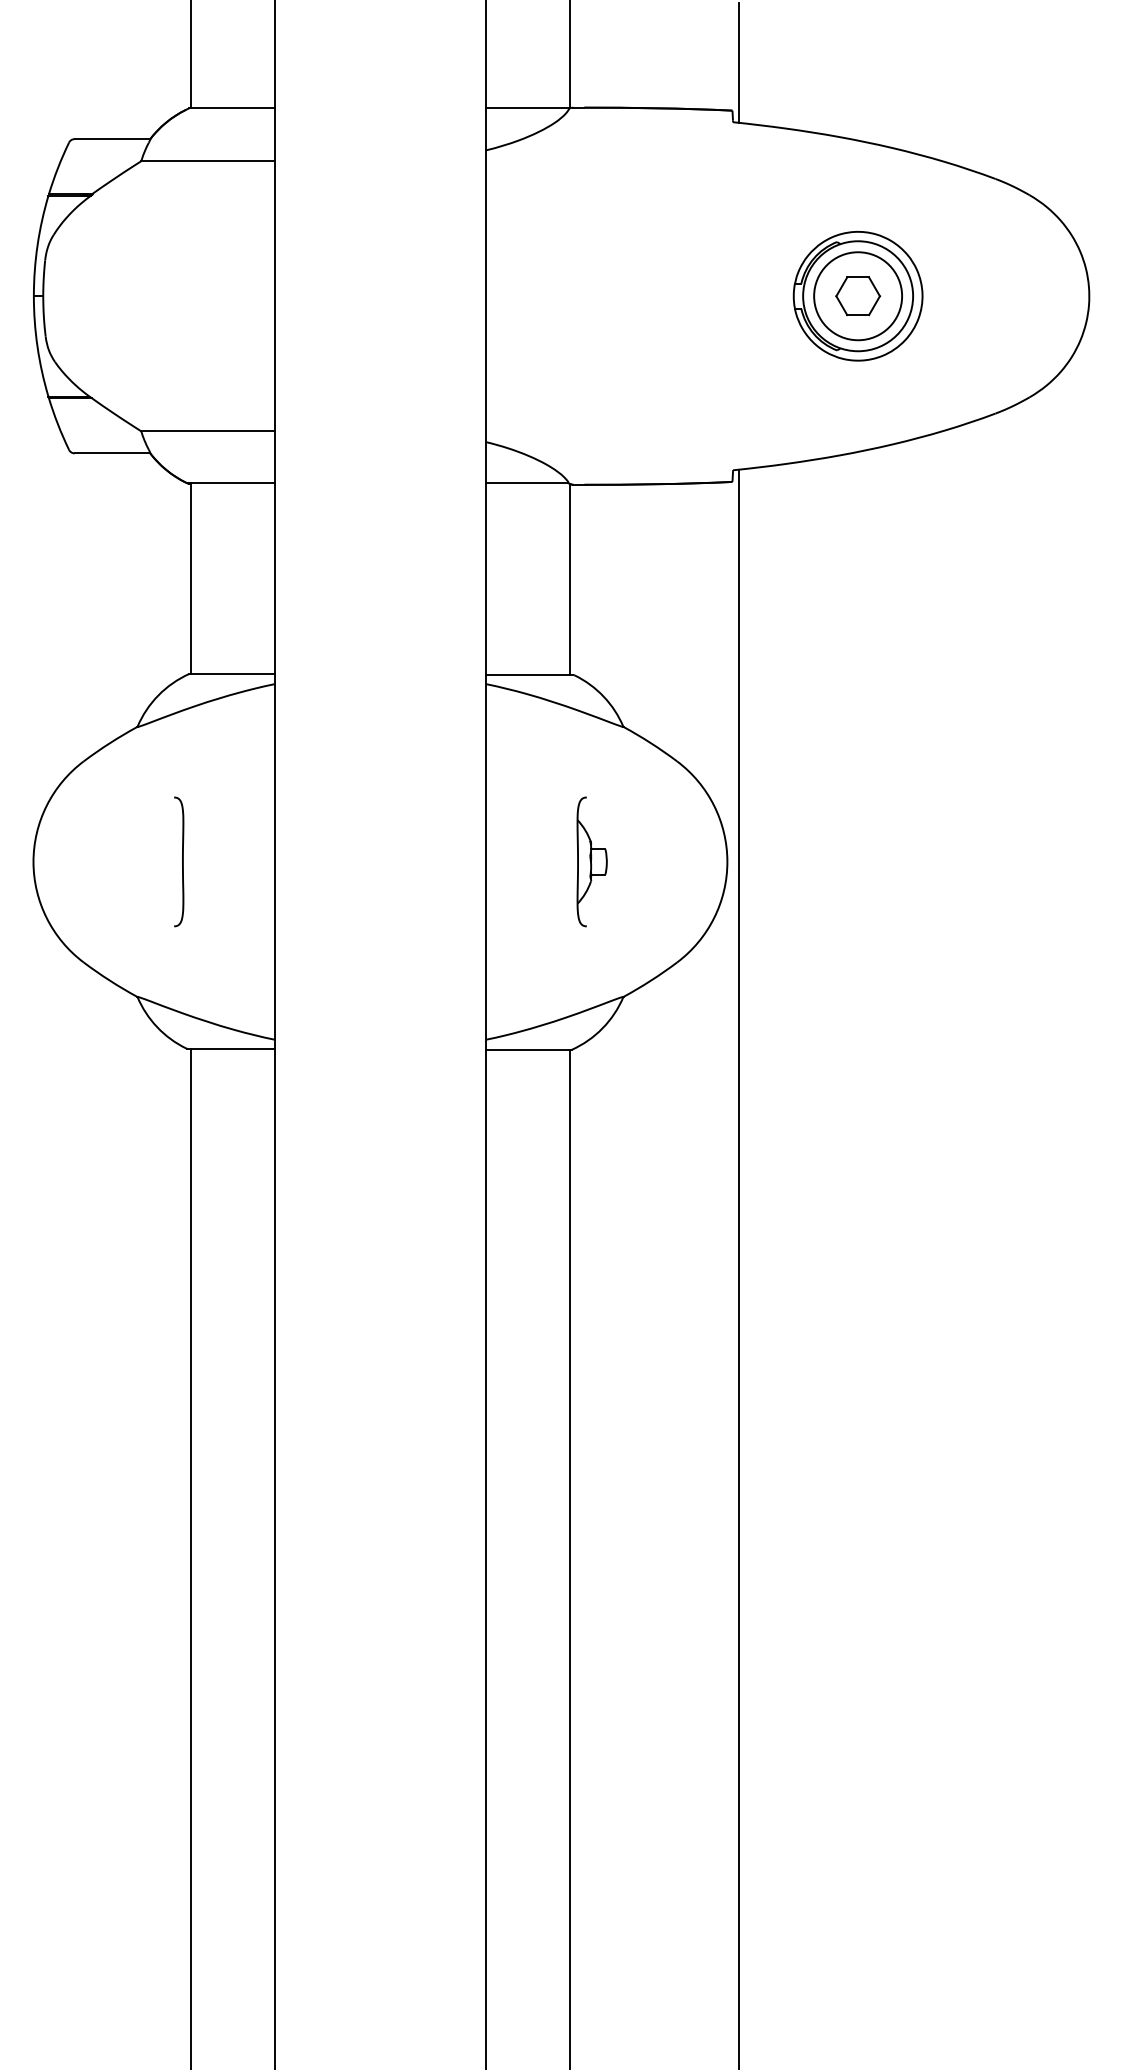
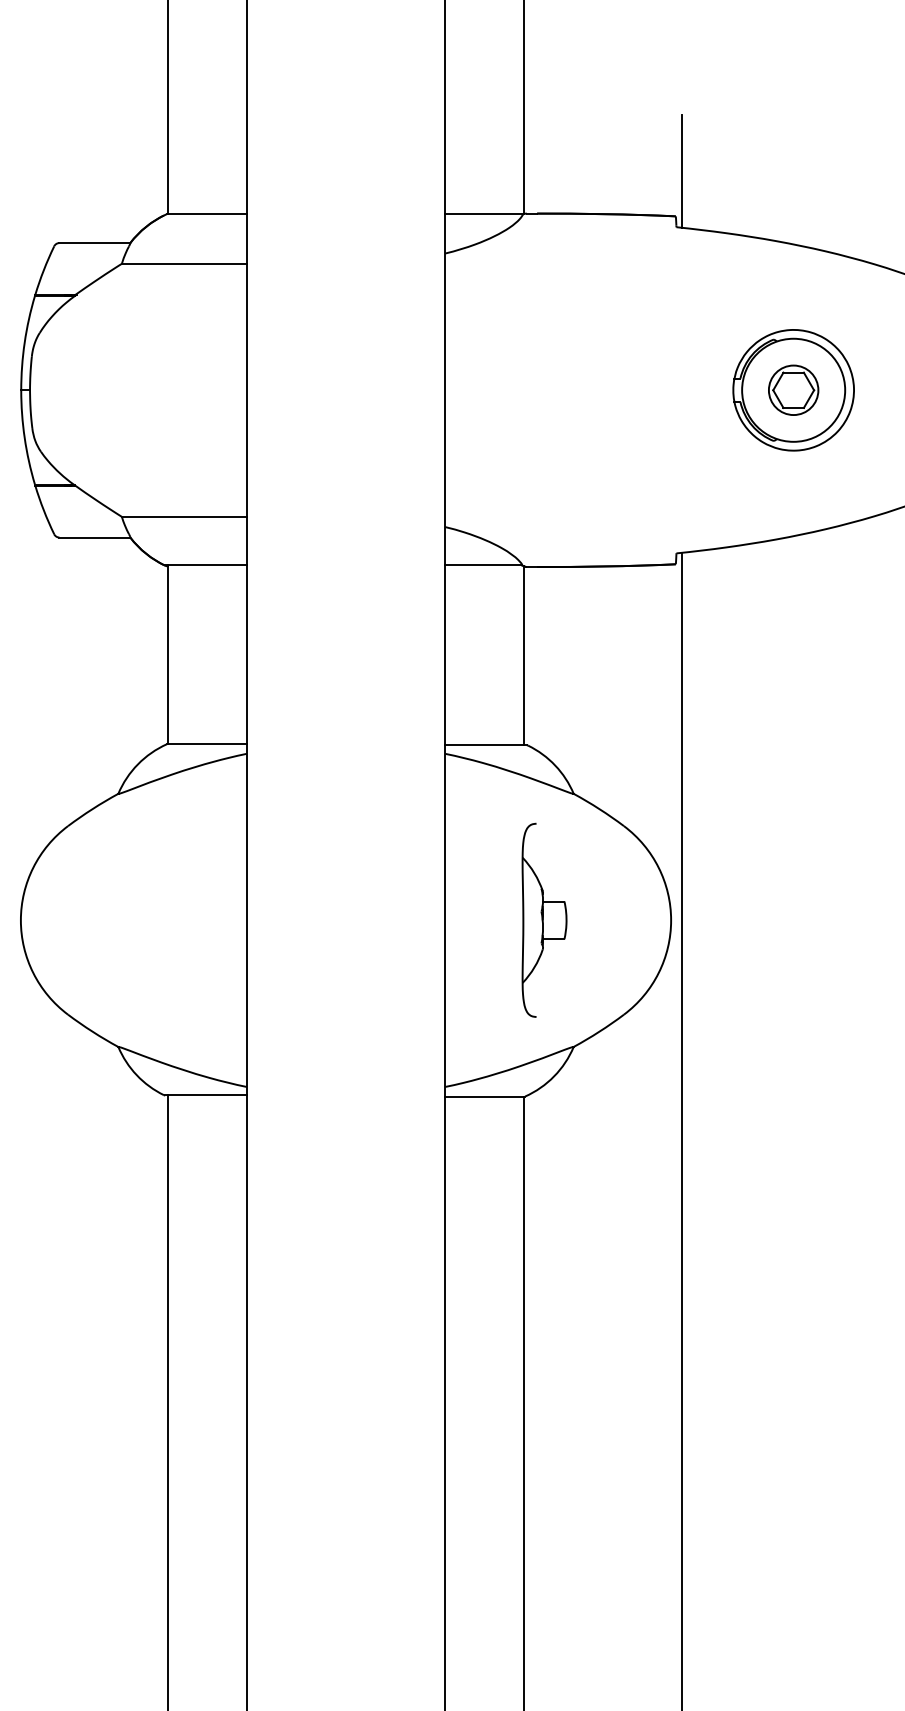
circle: (858, 296) -> (793, 390), size x0.6
curve: (182, 861) -> (160, 919), removed
part: (591, 861) -> (543, 919), size x1.6

